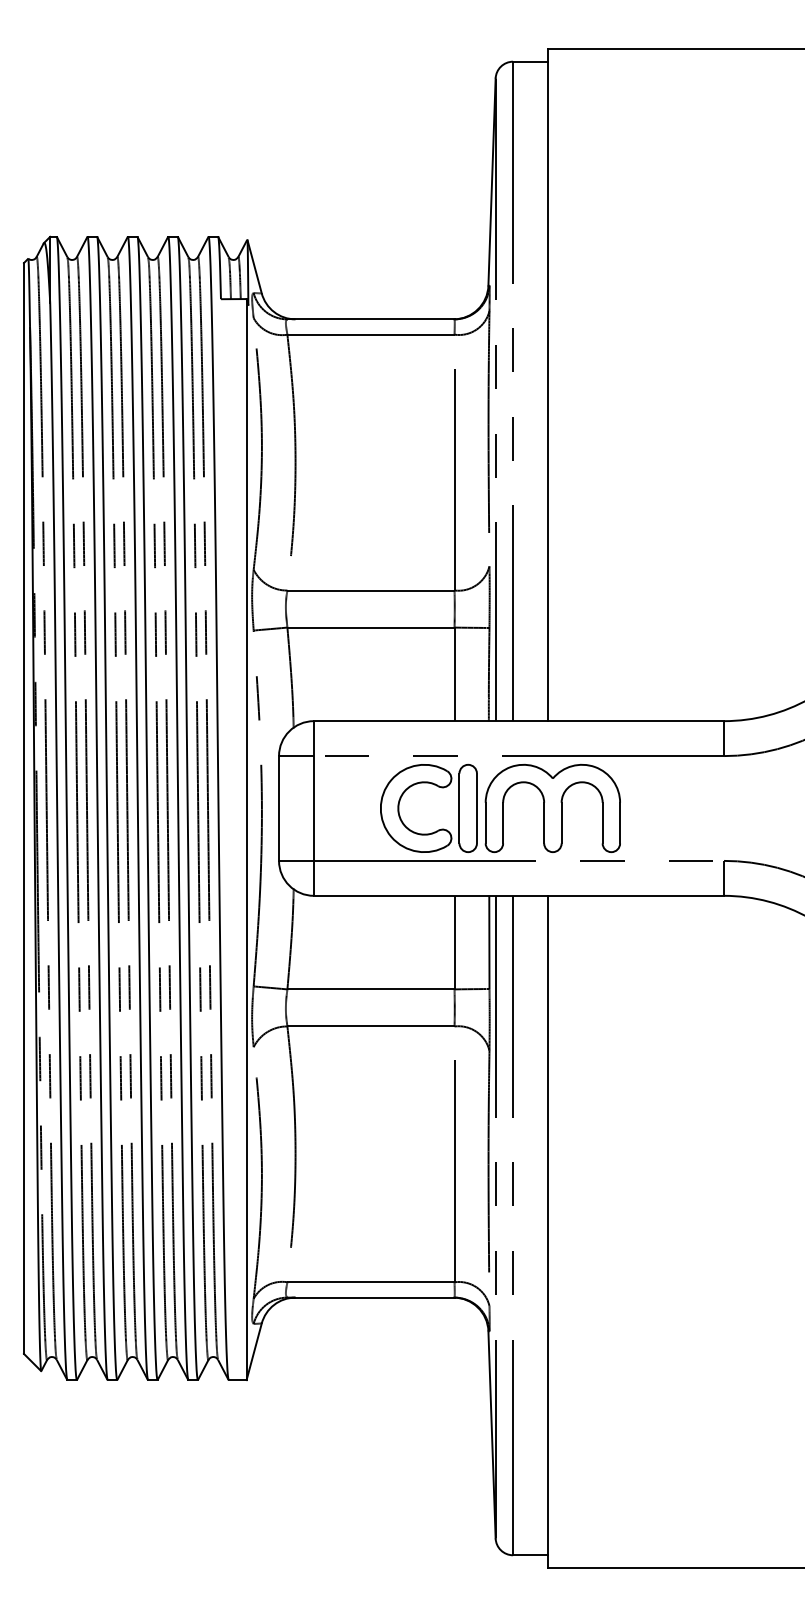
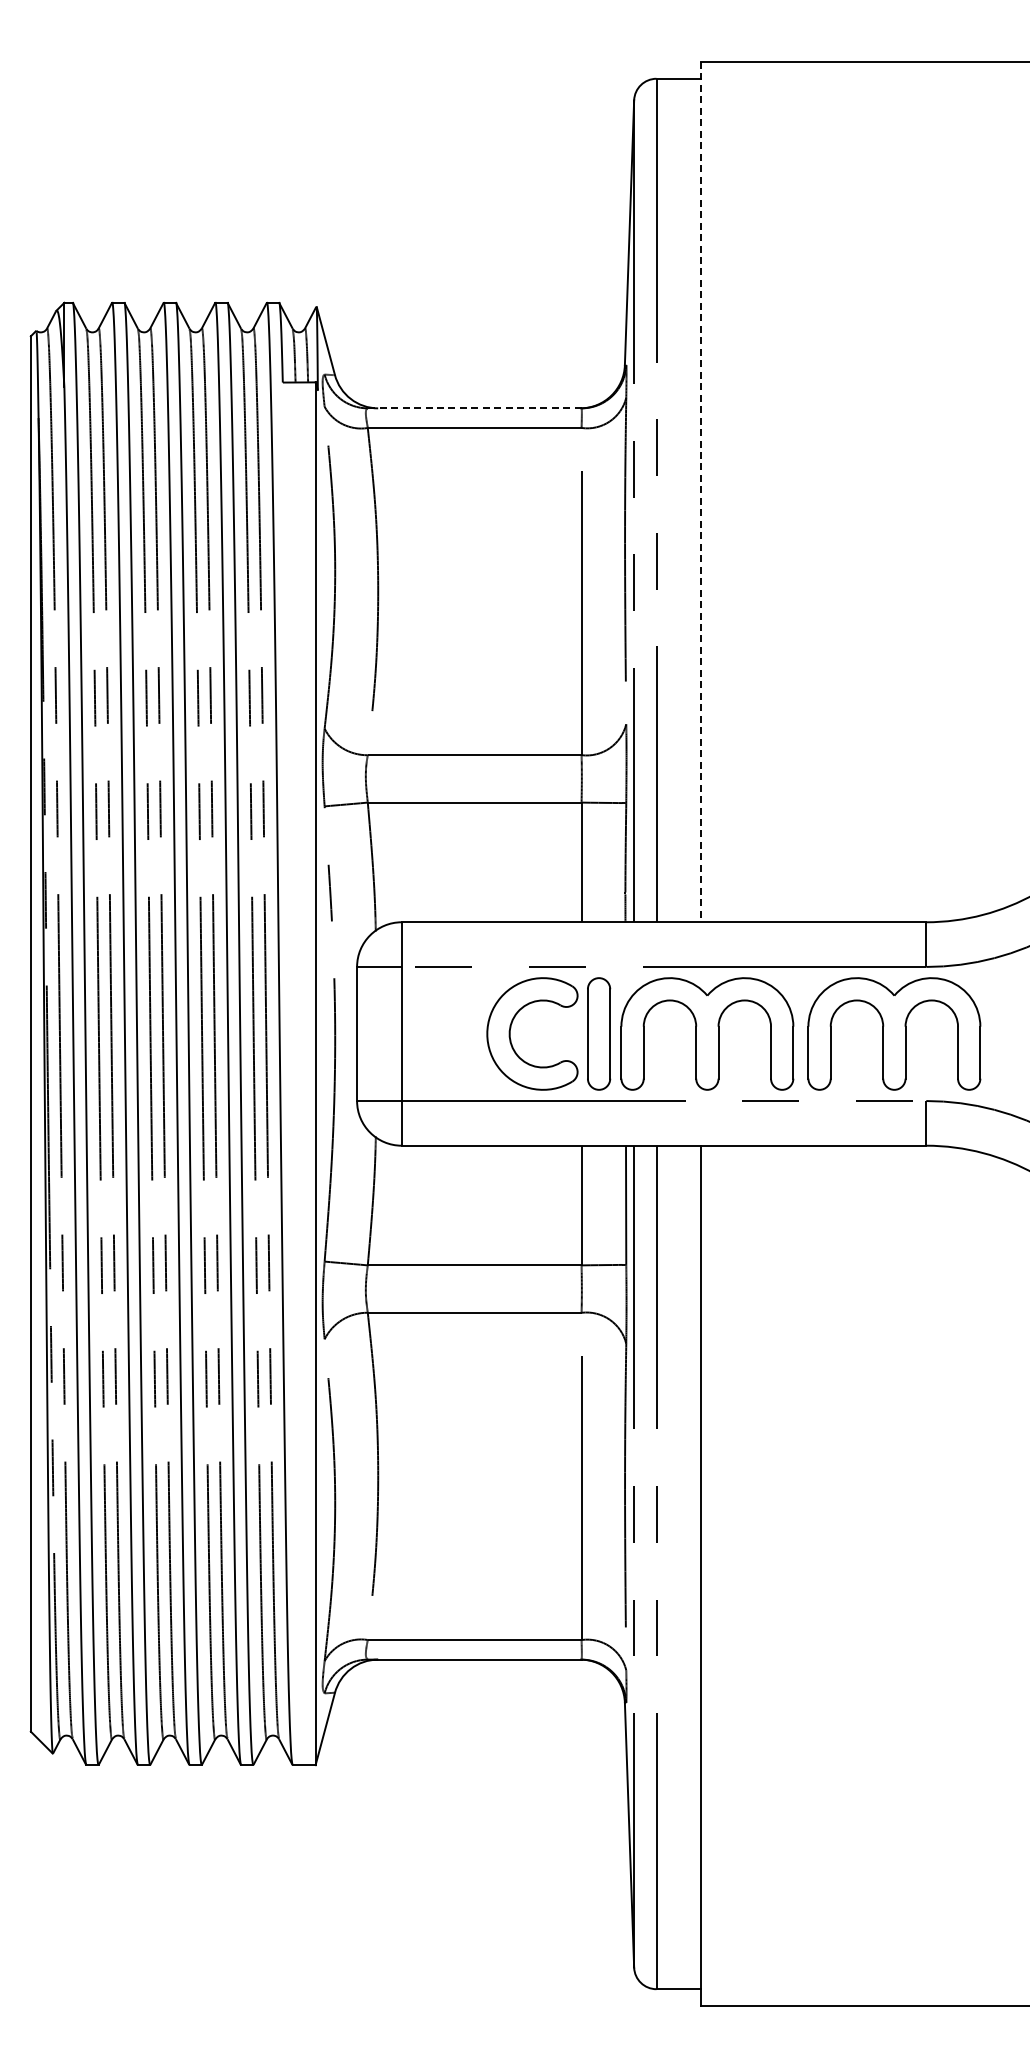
line: (370, 319) -> (474, 408), solid -> dashed
line: (548, 385) -> (701, 492), solid -> dashed
part: (699, 808) -> (894, 1033), added

